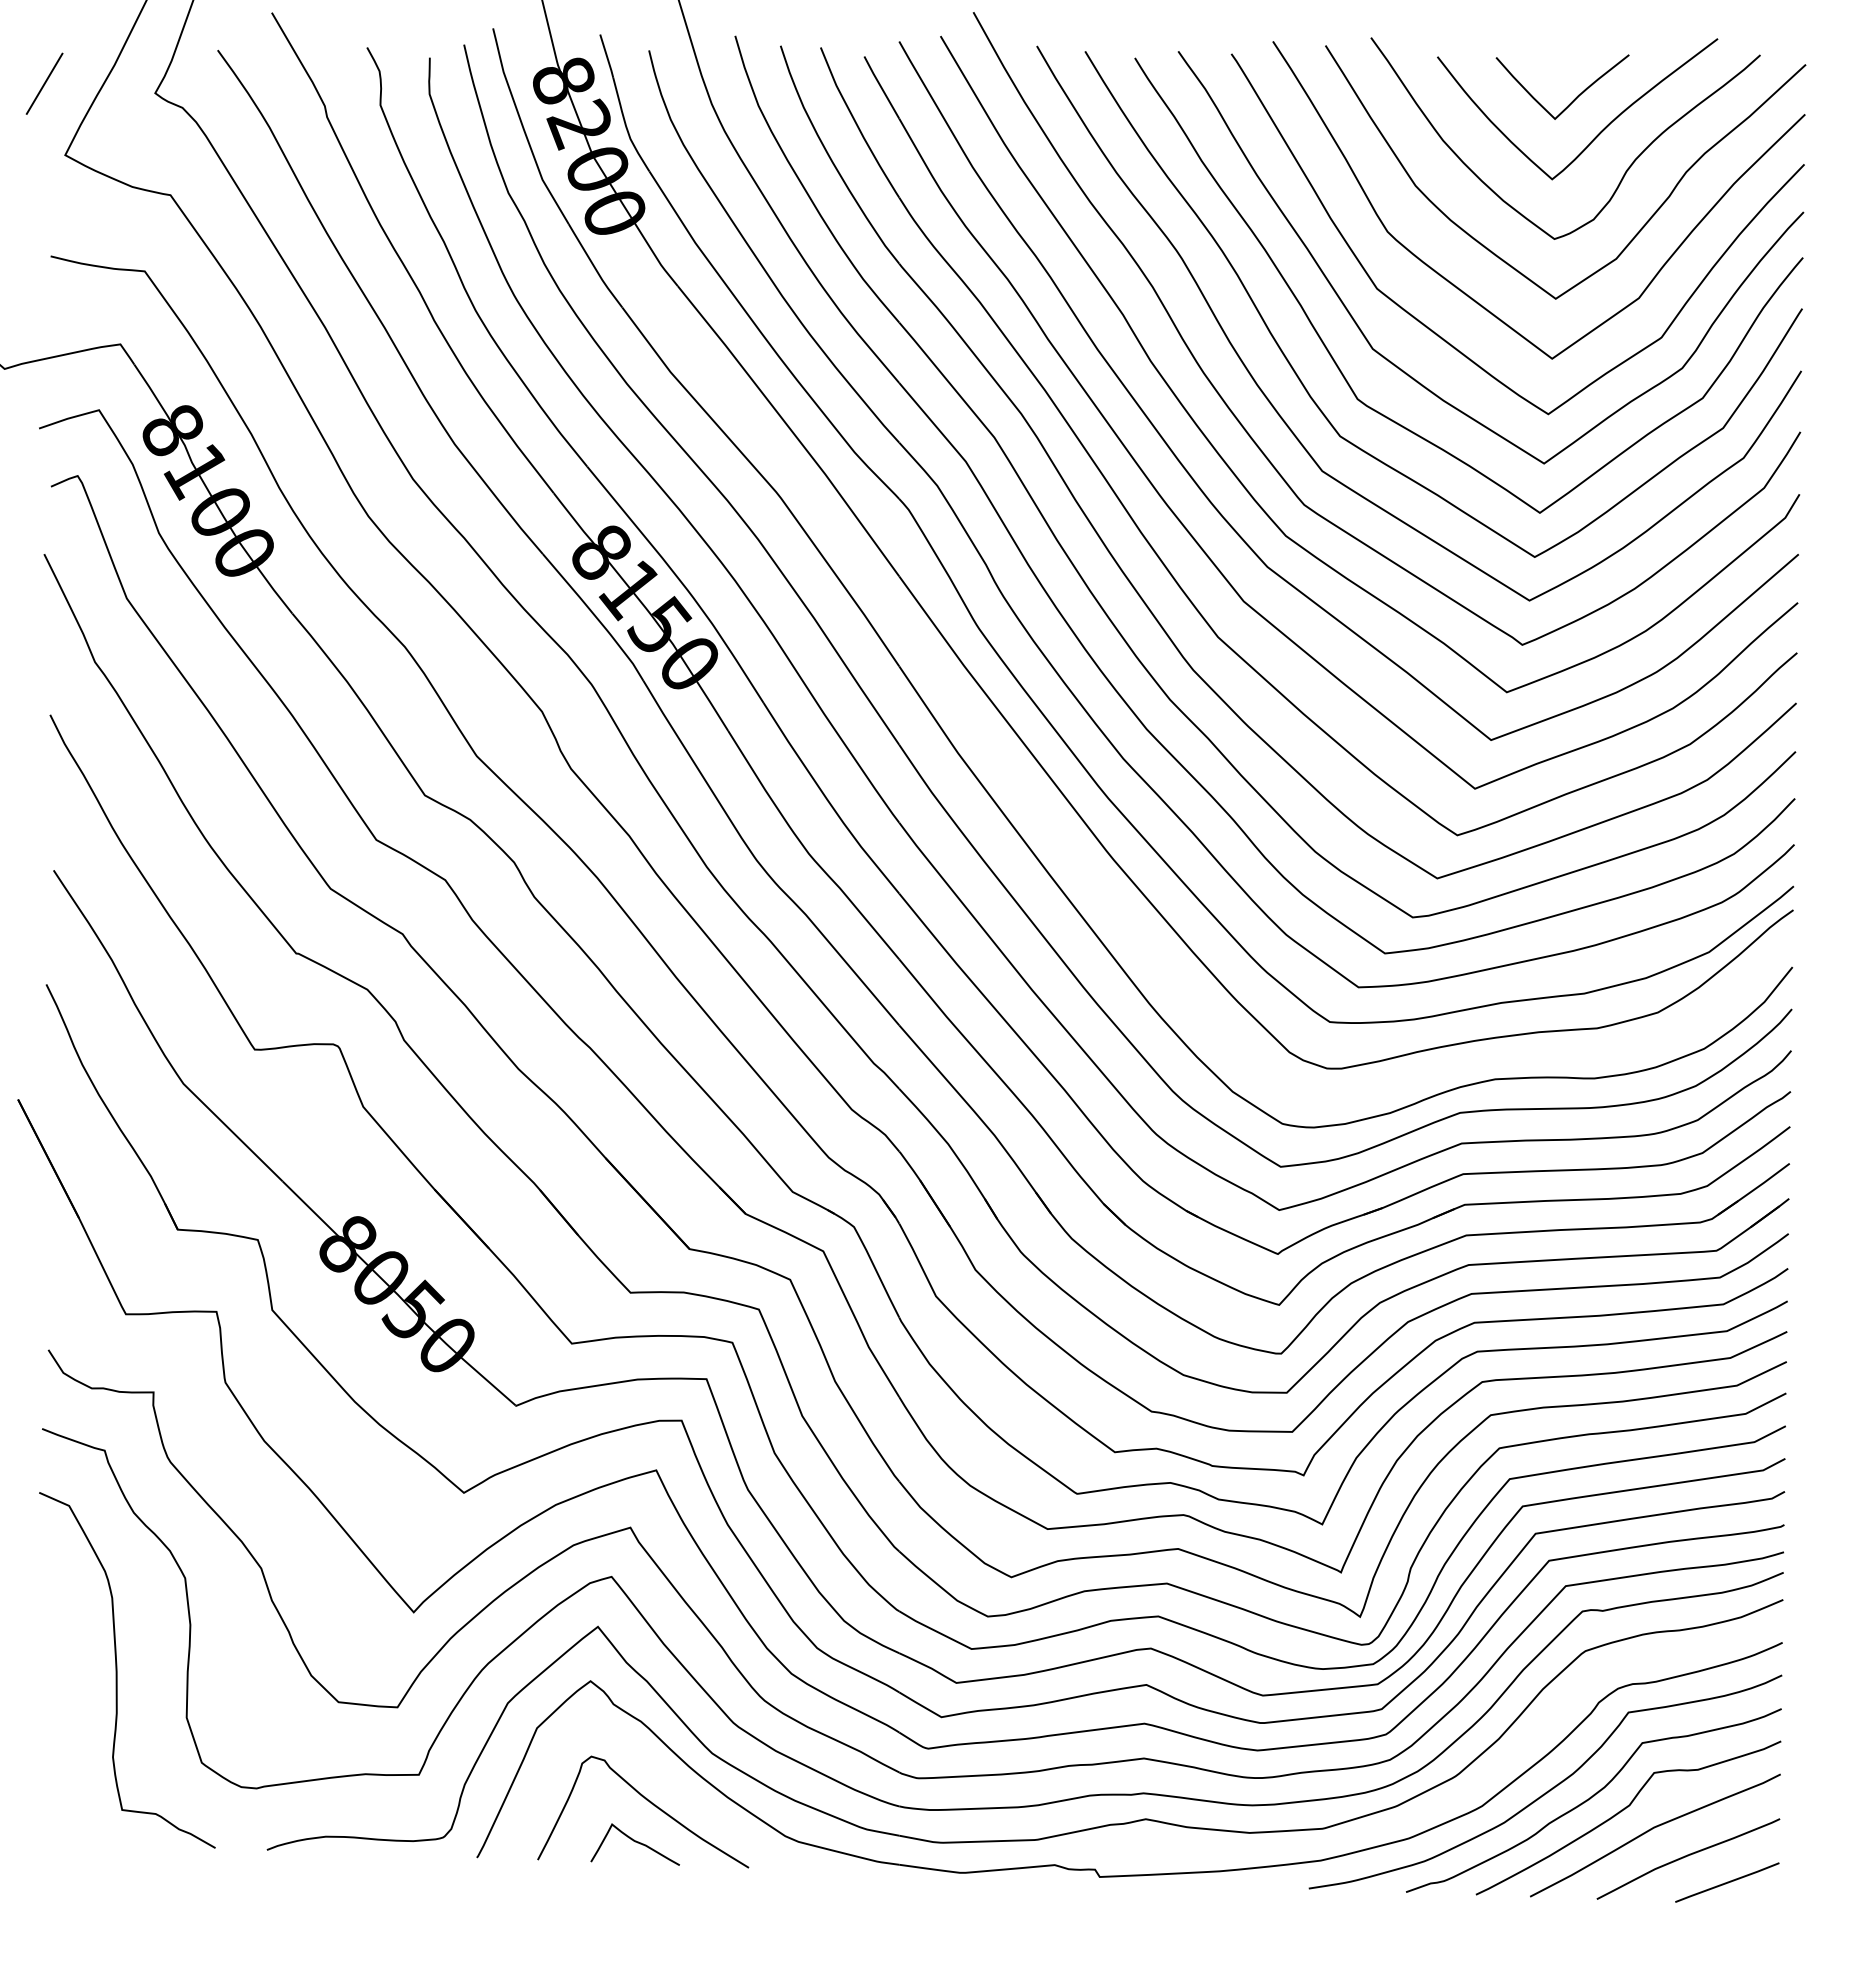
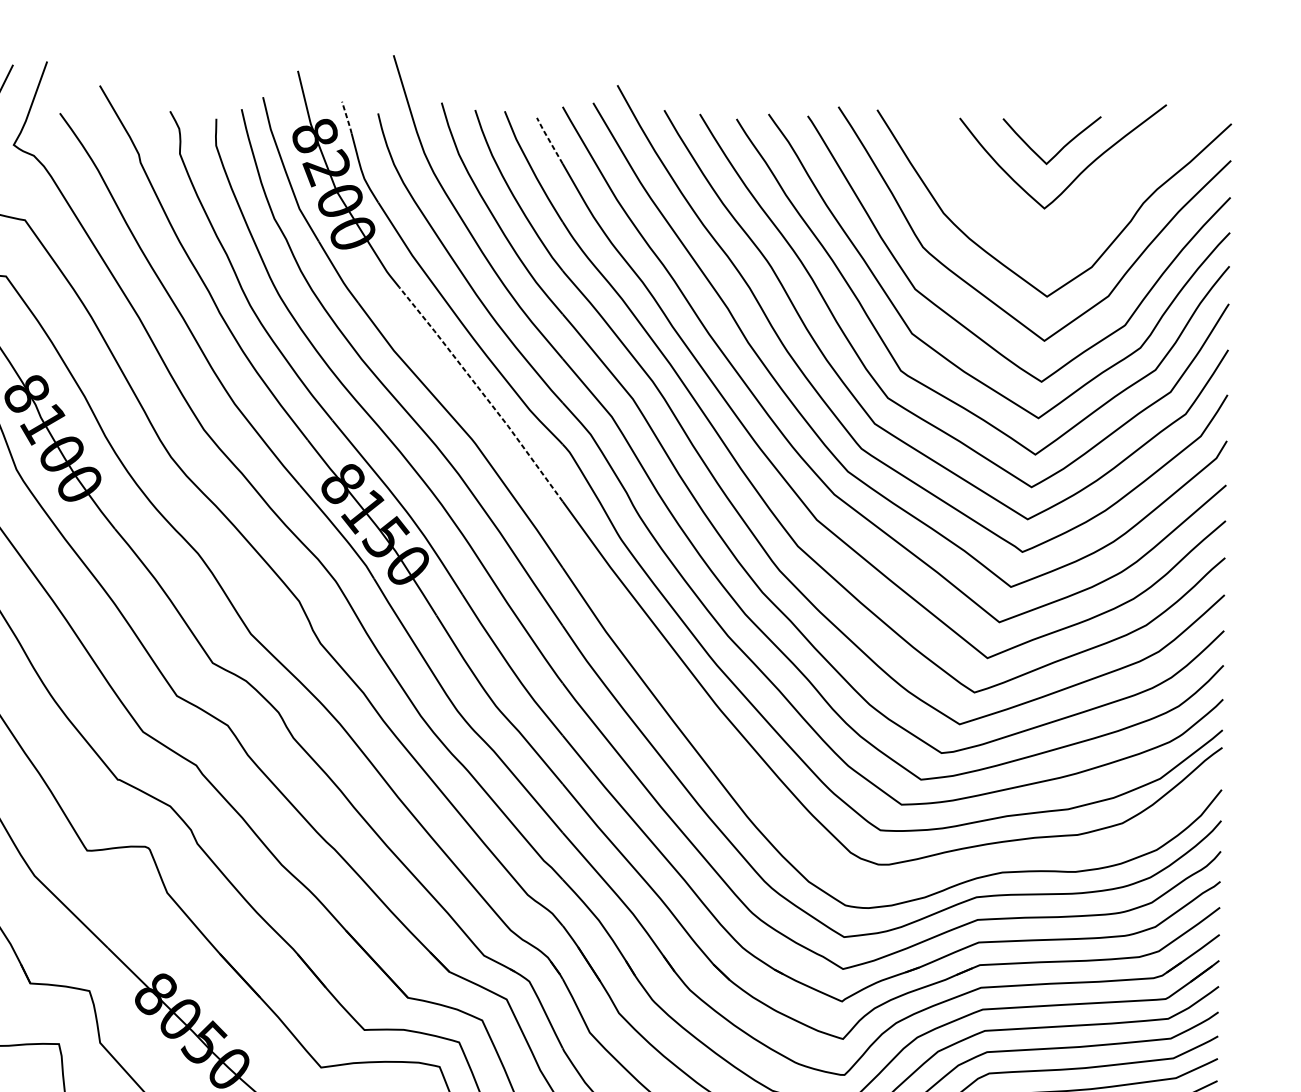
line: (607, 56) -> (347, 117), solid -> dashed
line: (880, 86) -> (548, 140), solid -> dashed
curve: (1624, 172) -> (1097, 203), removed
line: (790, 428) -> (482, 392), solid -> dashed

